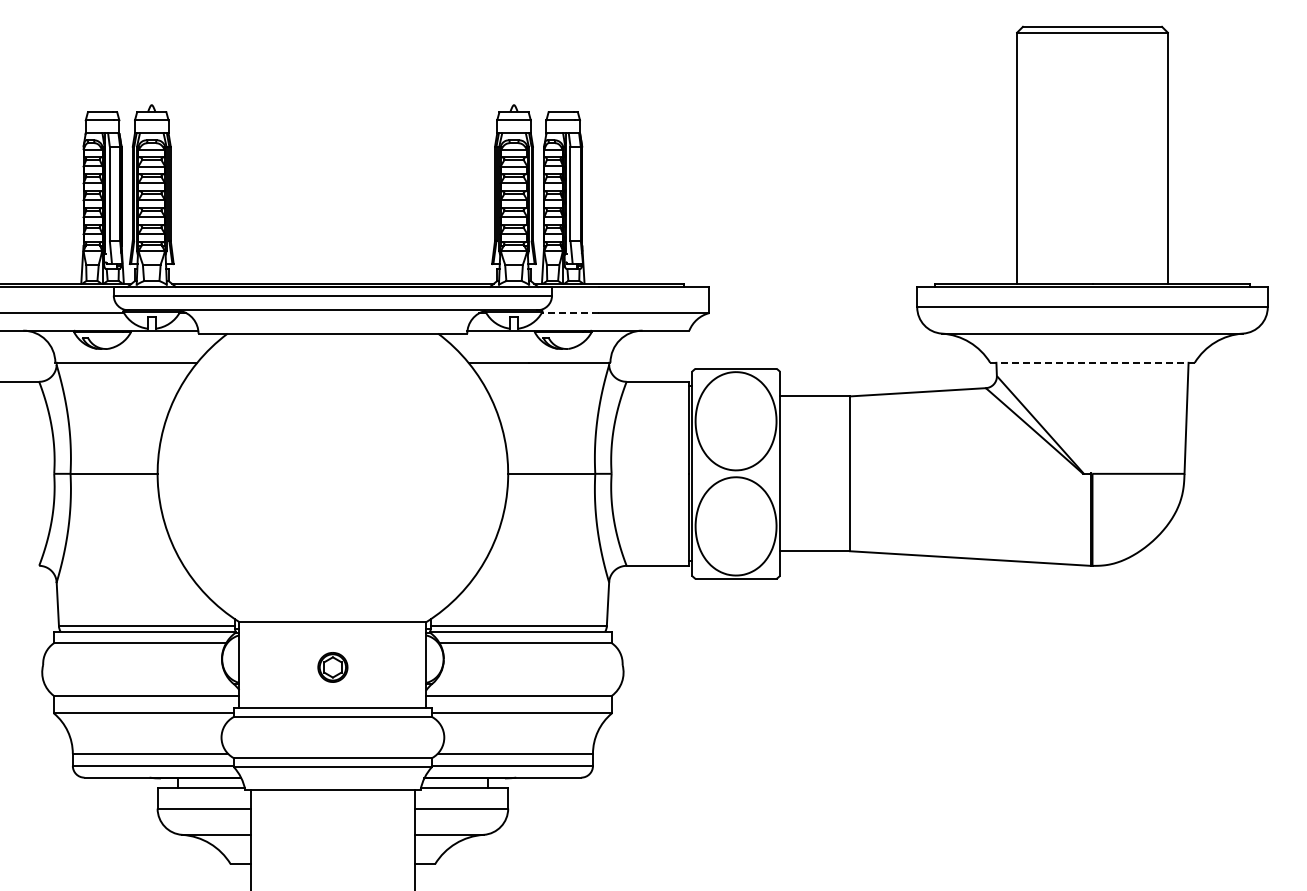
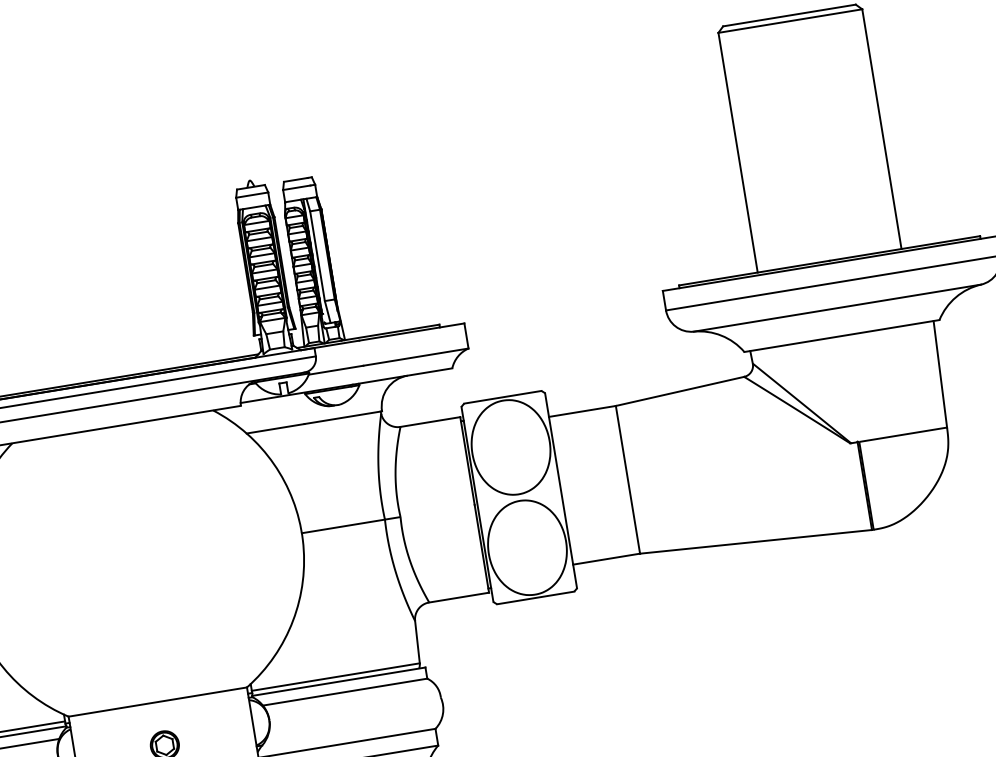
line: (570, 313) -> (336, 370), dashed -> solid
line: (1093, 362) -> (842, 335), dashed -> solid

